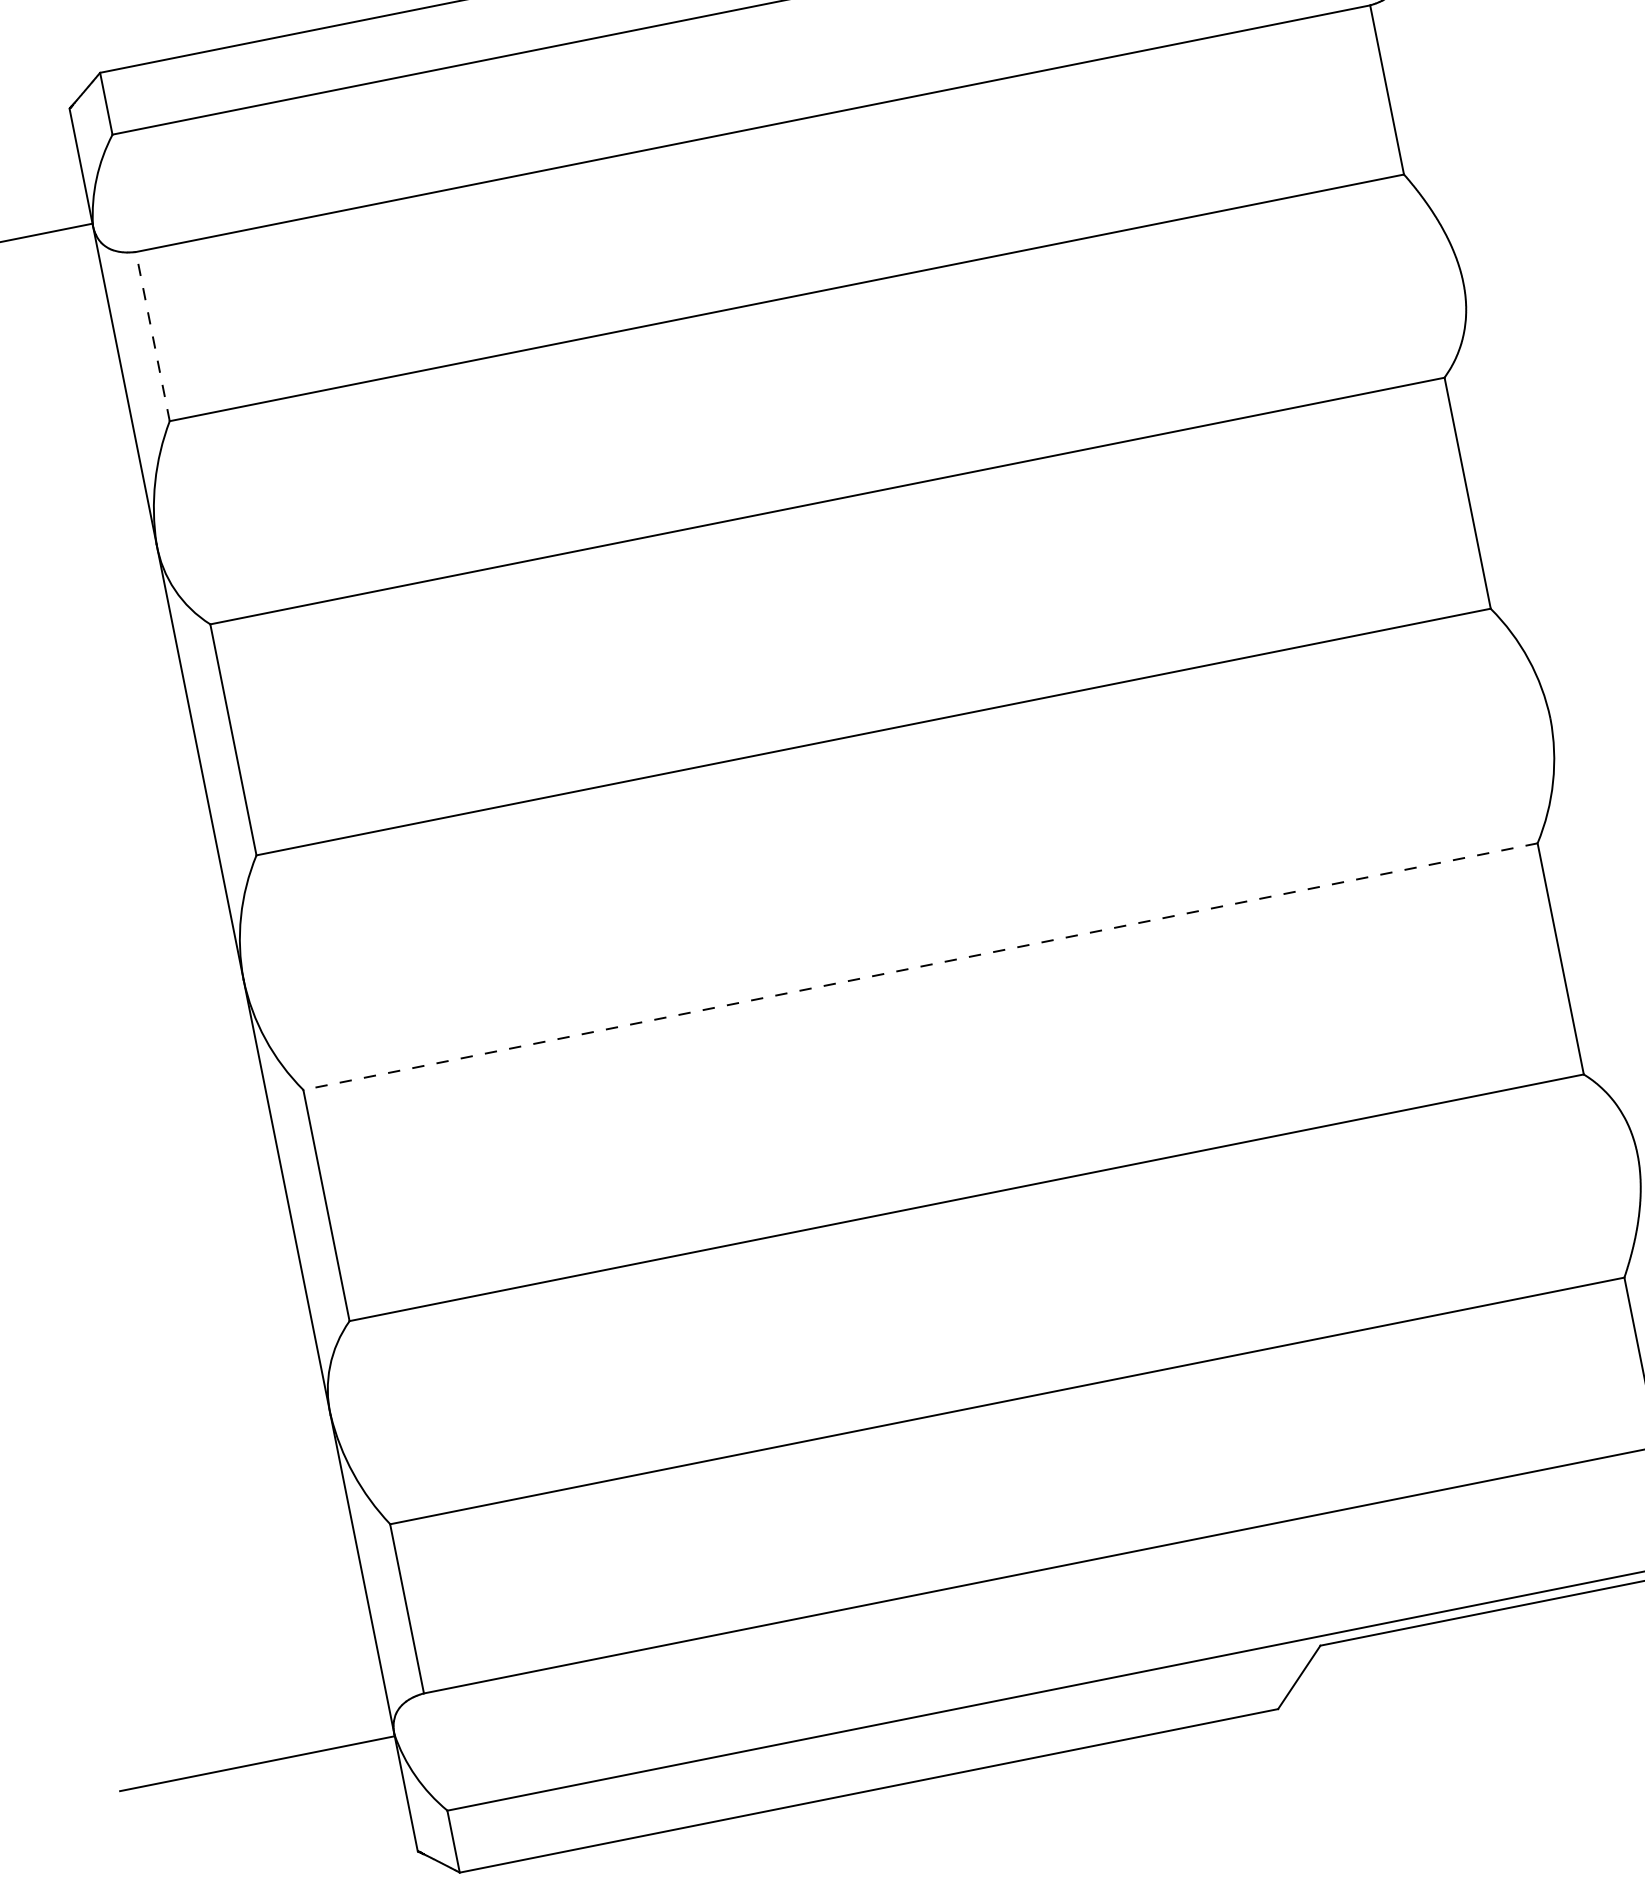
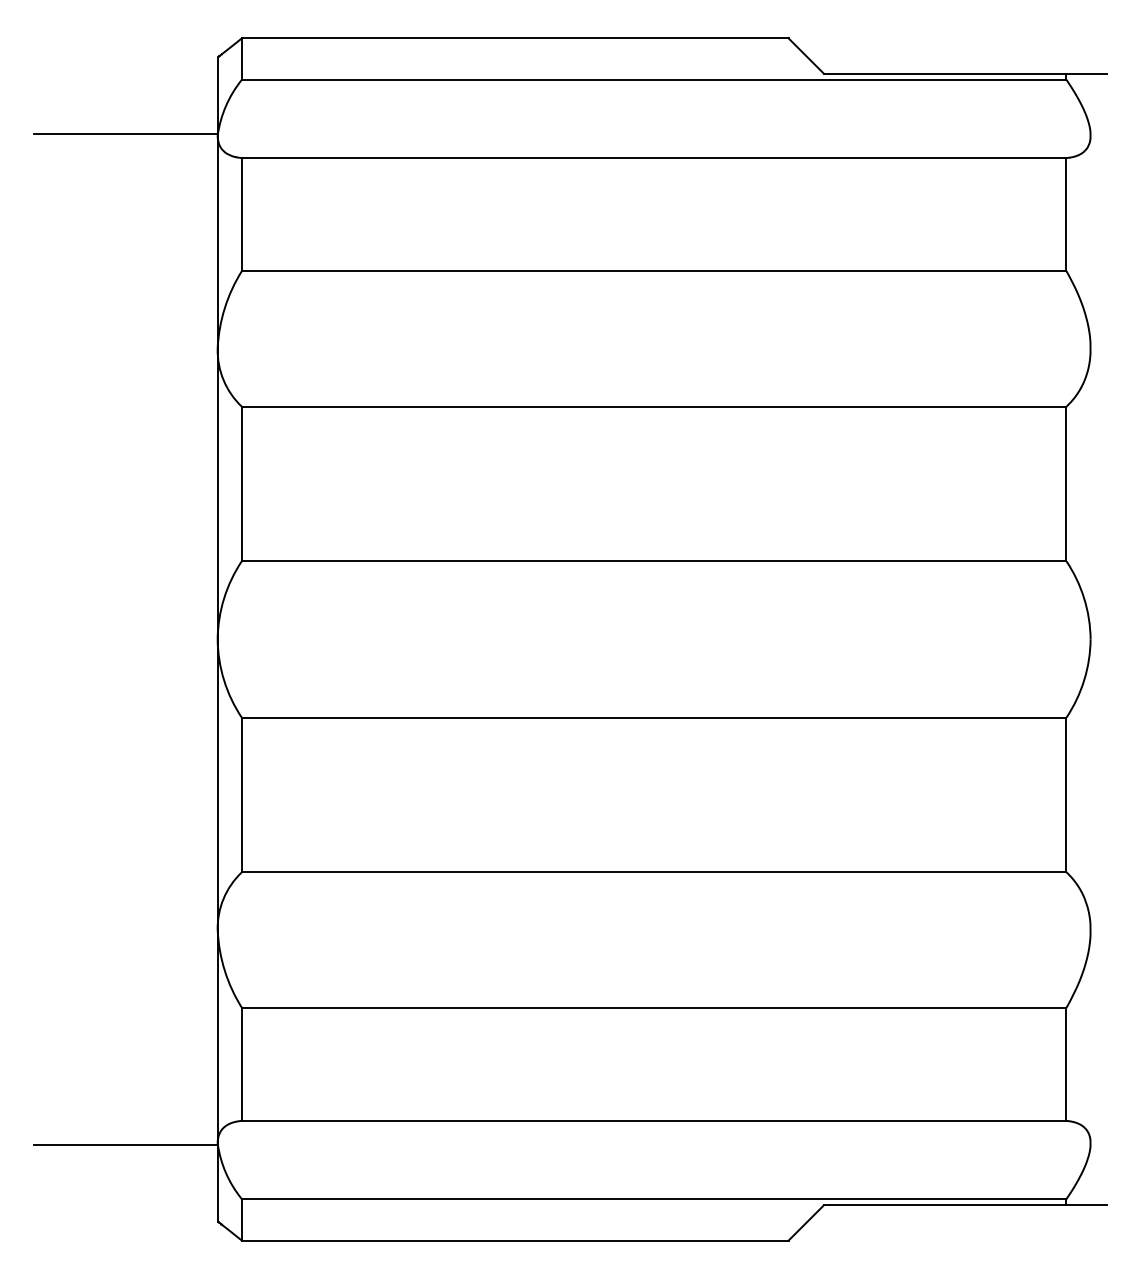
line: (152, 336) -> (241, 214), dashed -> solid
line: (919, 966) -> (653, 717), dashed -> solid

